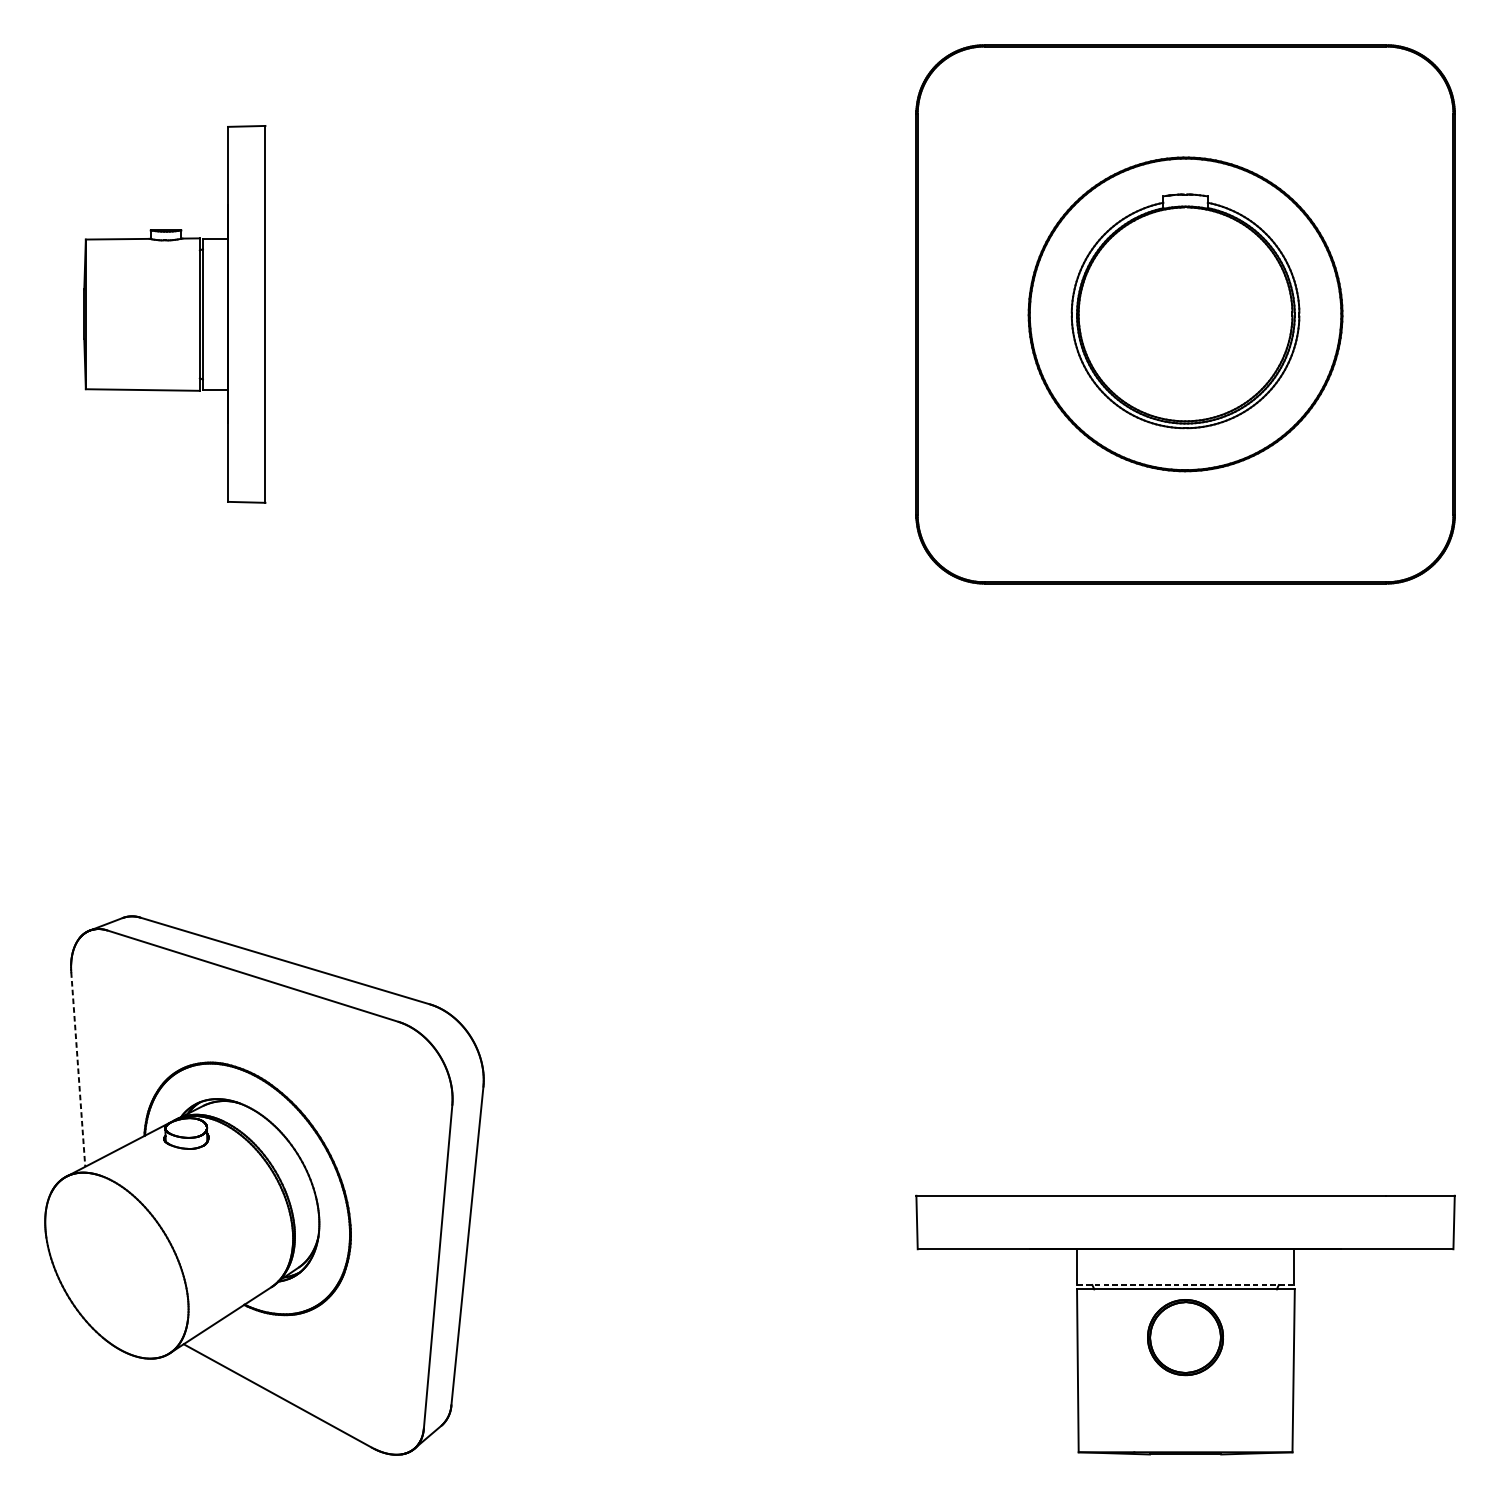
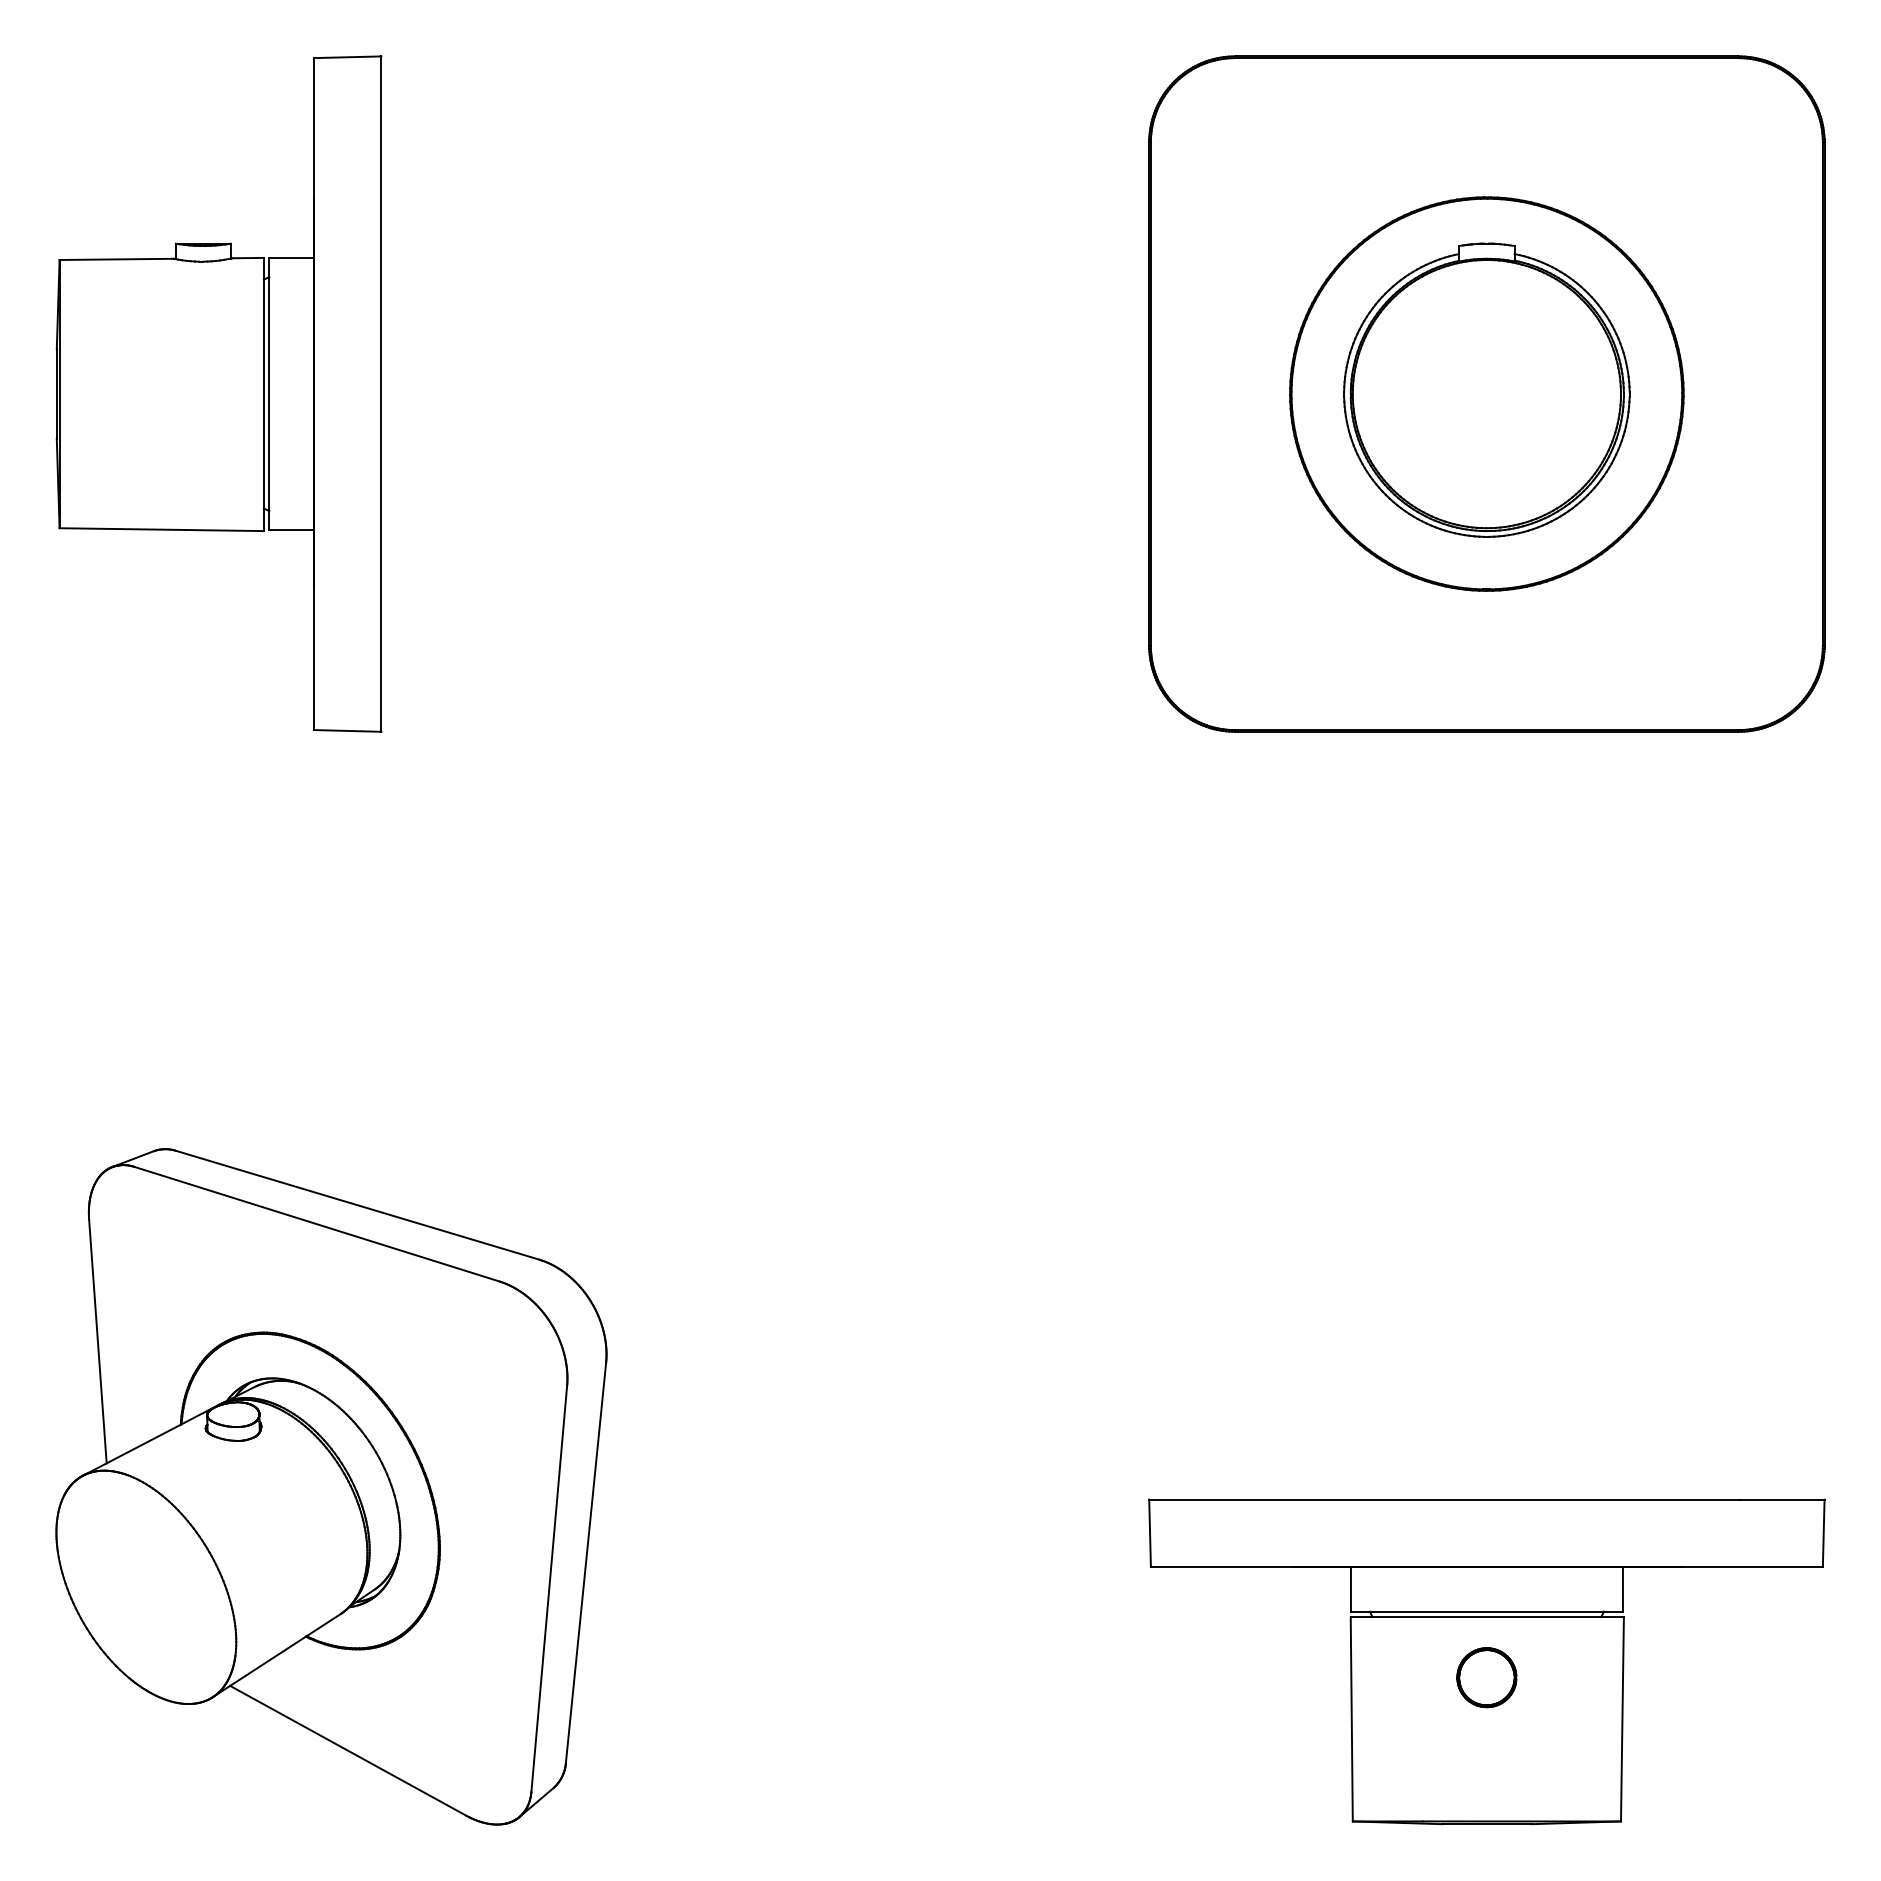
part: (174, 313) -> (218, 393), size x1.43
line: (77, 1069) -> (97, 1341), dashed -> solid
line: (1185, 1284) -> (1486, 1611), dashed -> solid
part: (1185, 1337) -> (1486, 1677), size x0.62

